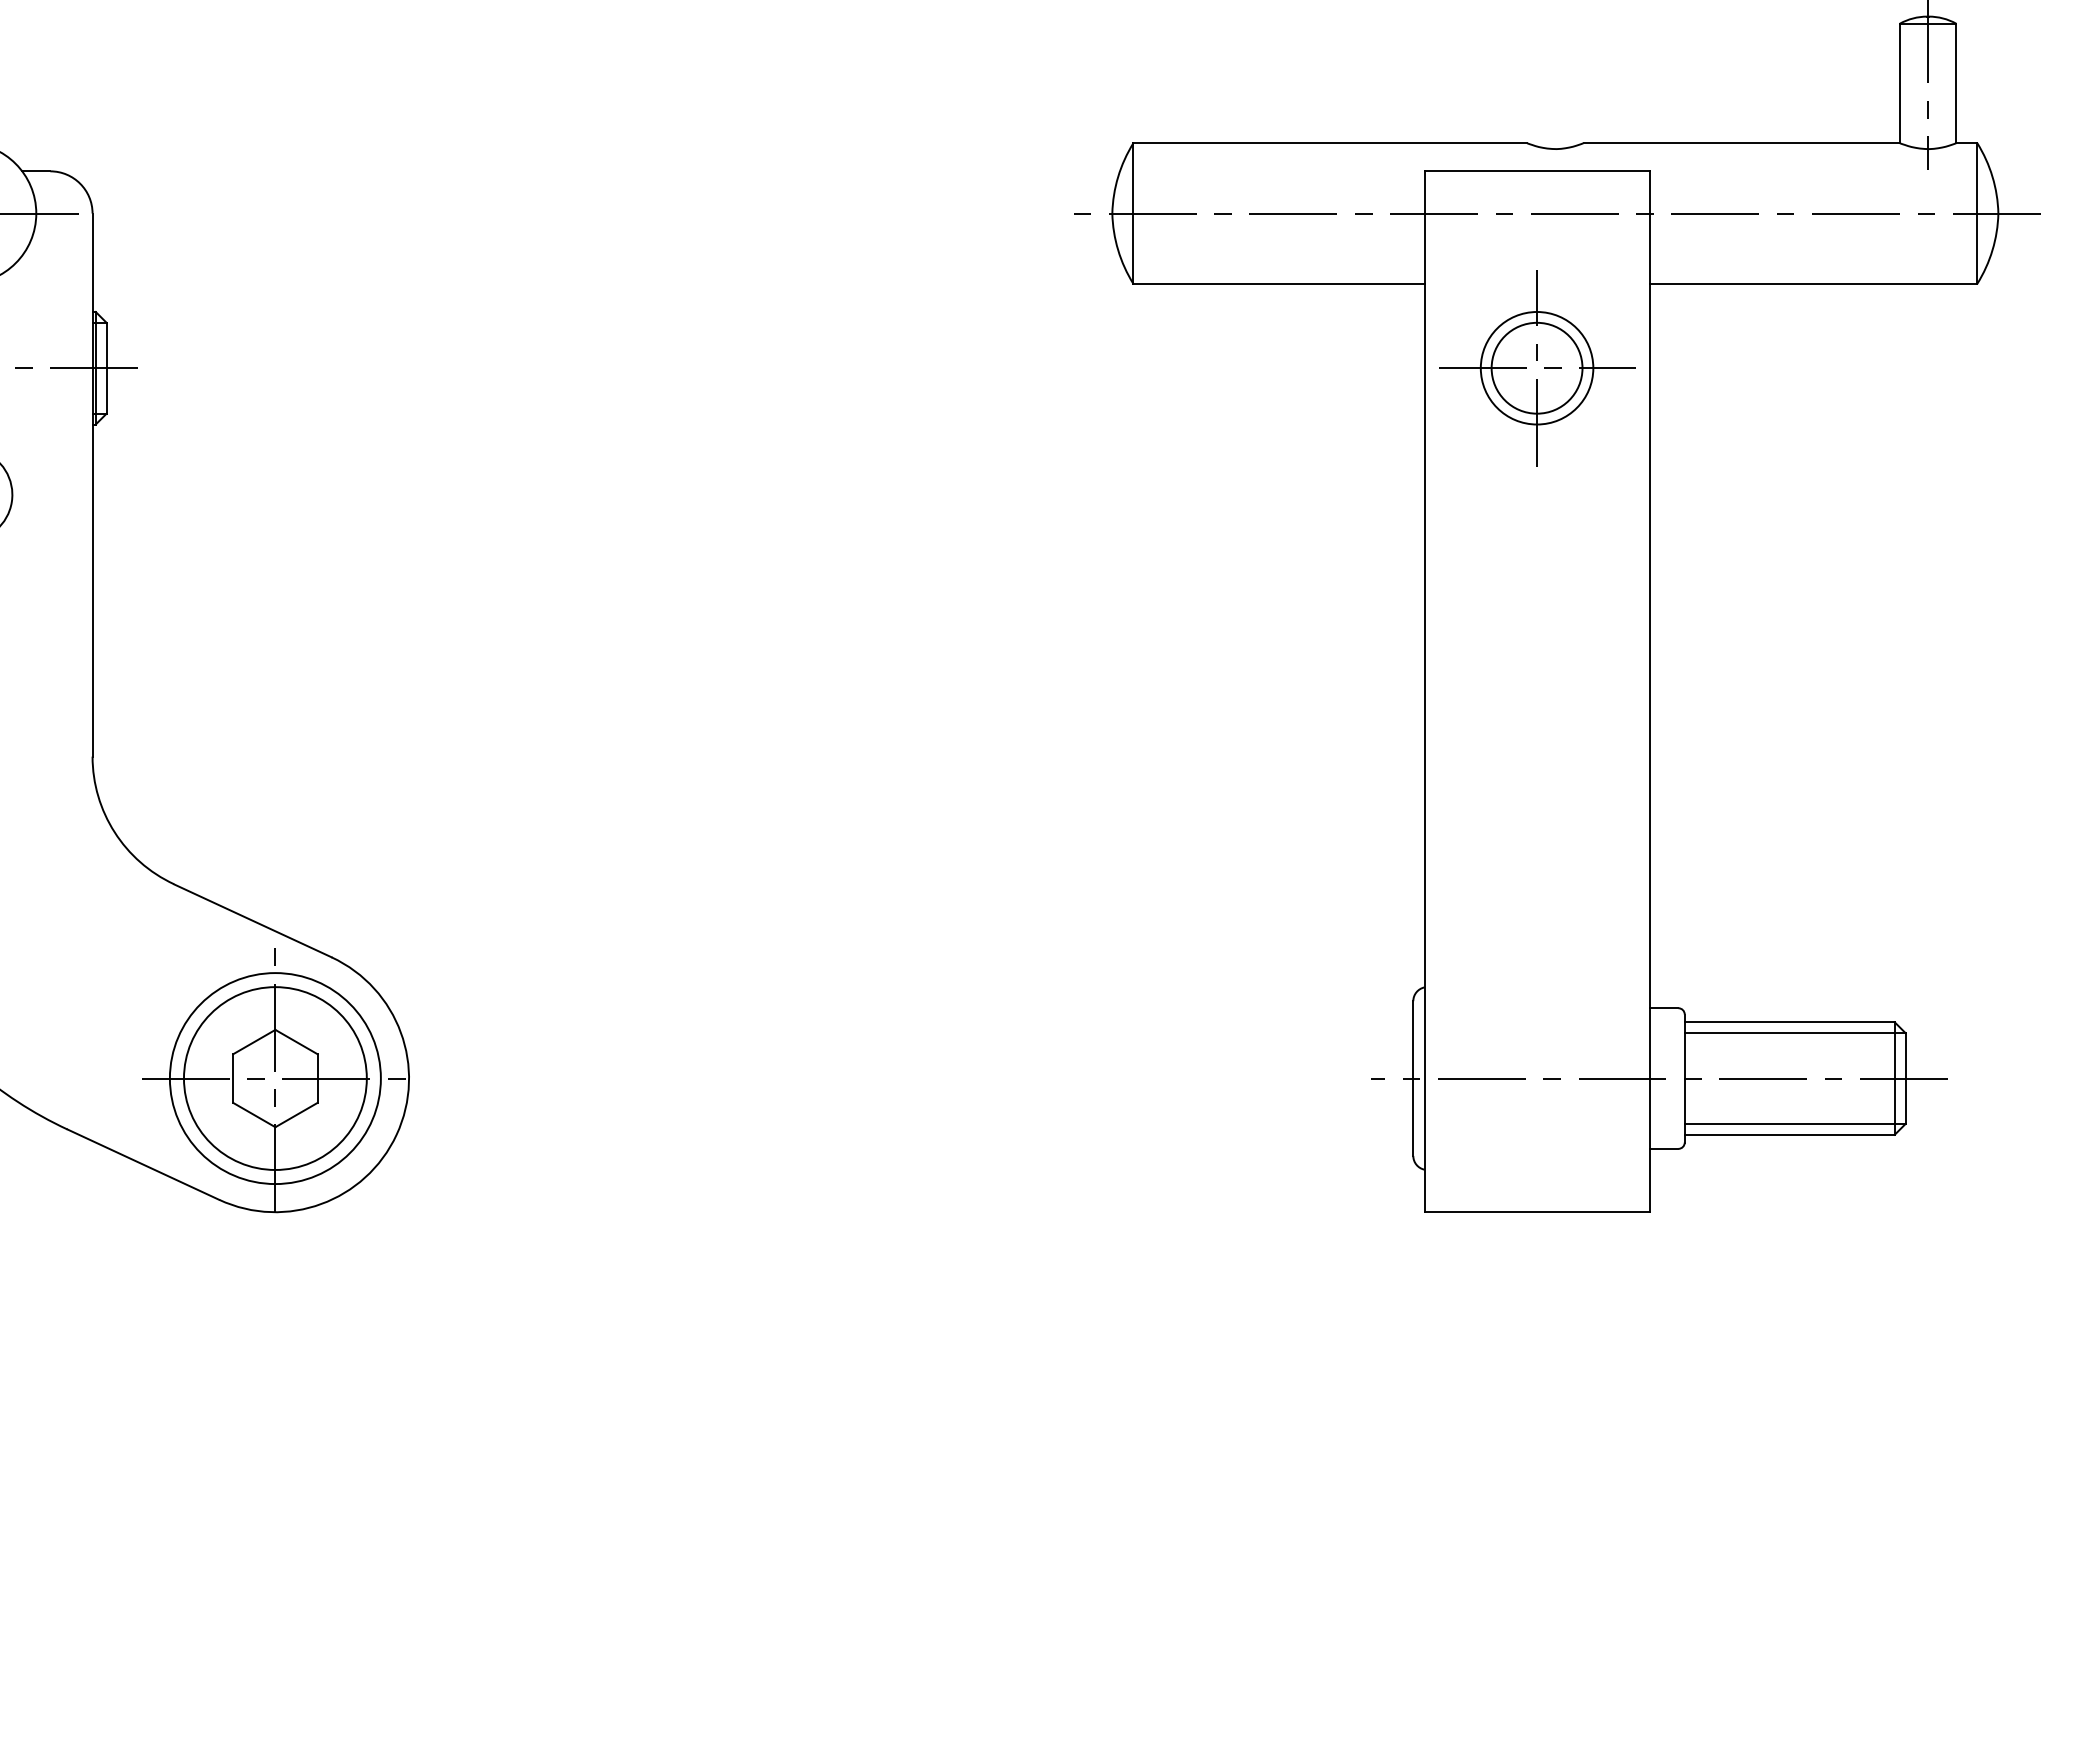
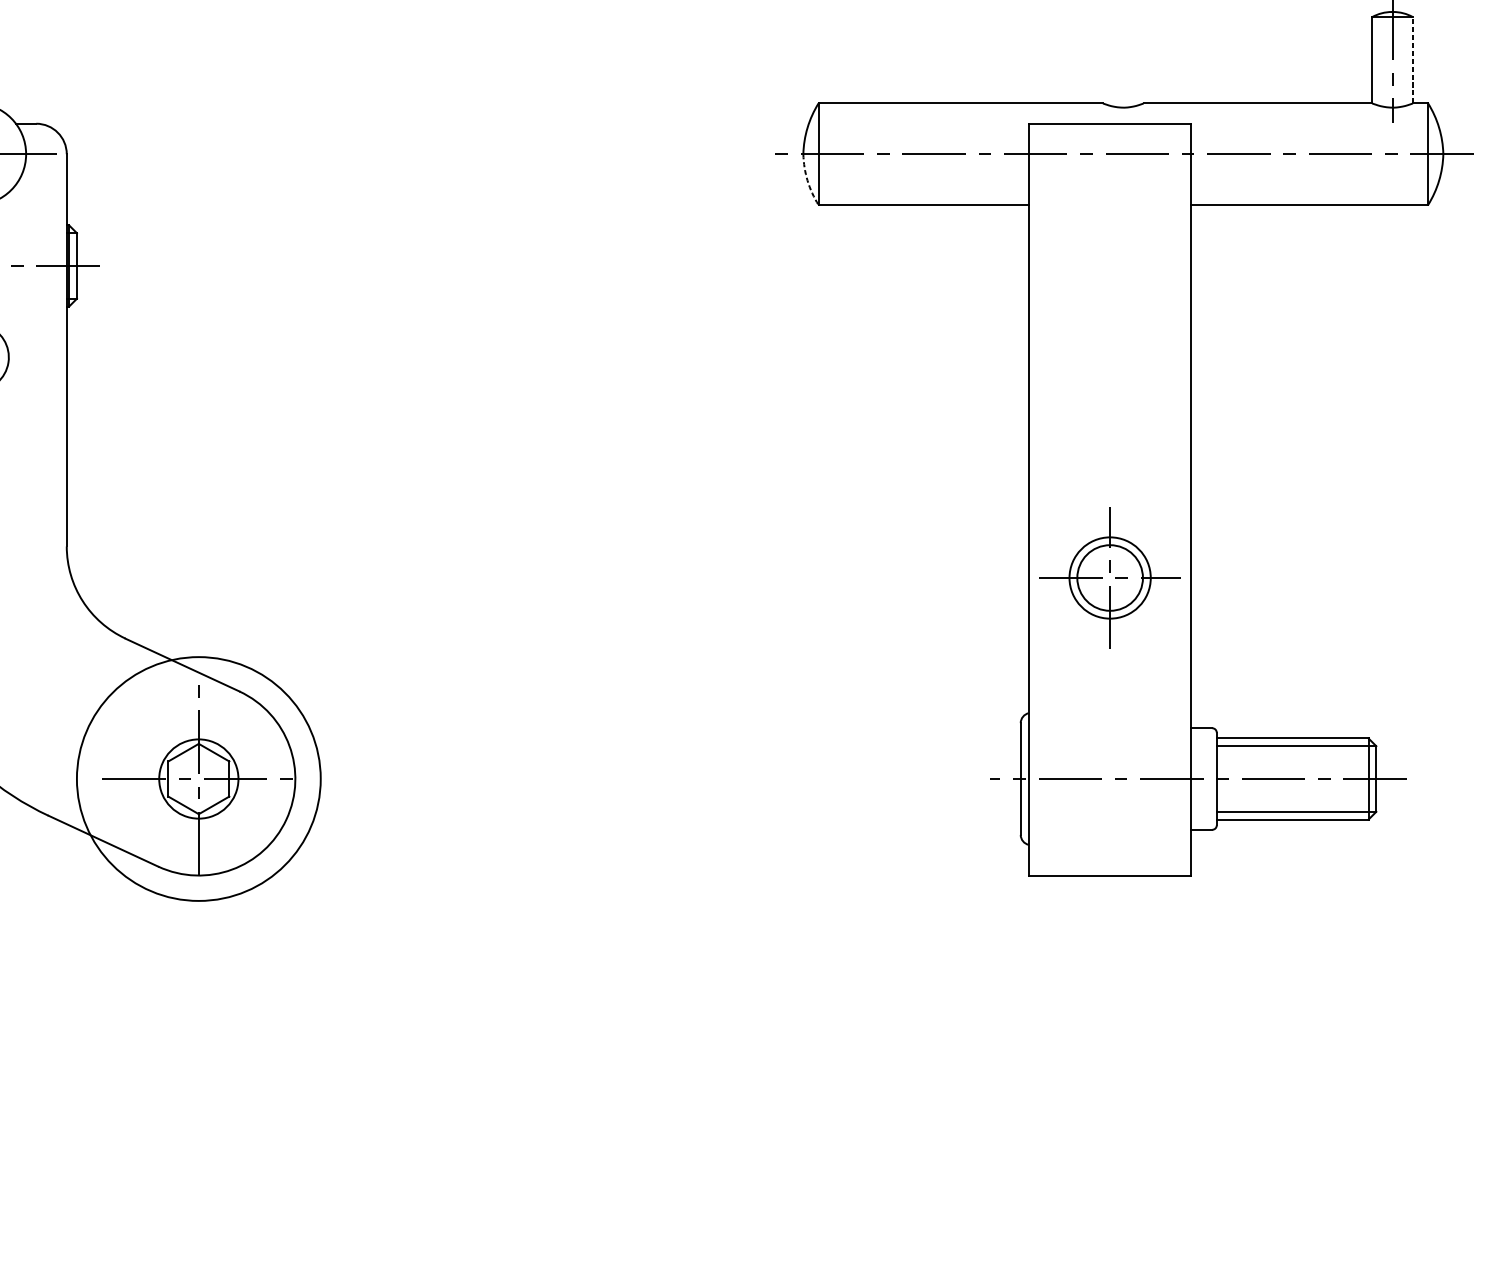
line: (1956, 83) -> (1413, 60), solid -> dashed
arc: (1118, 250) -> (807, 180), solid -> dashed
part: (1537, 368) -> (1110, 578), moved
circle: (274, 1078) -> (198, 778), size x0.6
circle: (274, 1078) -> (198, 778), size x1.6

